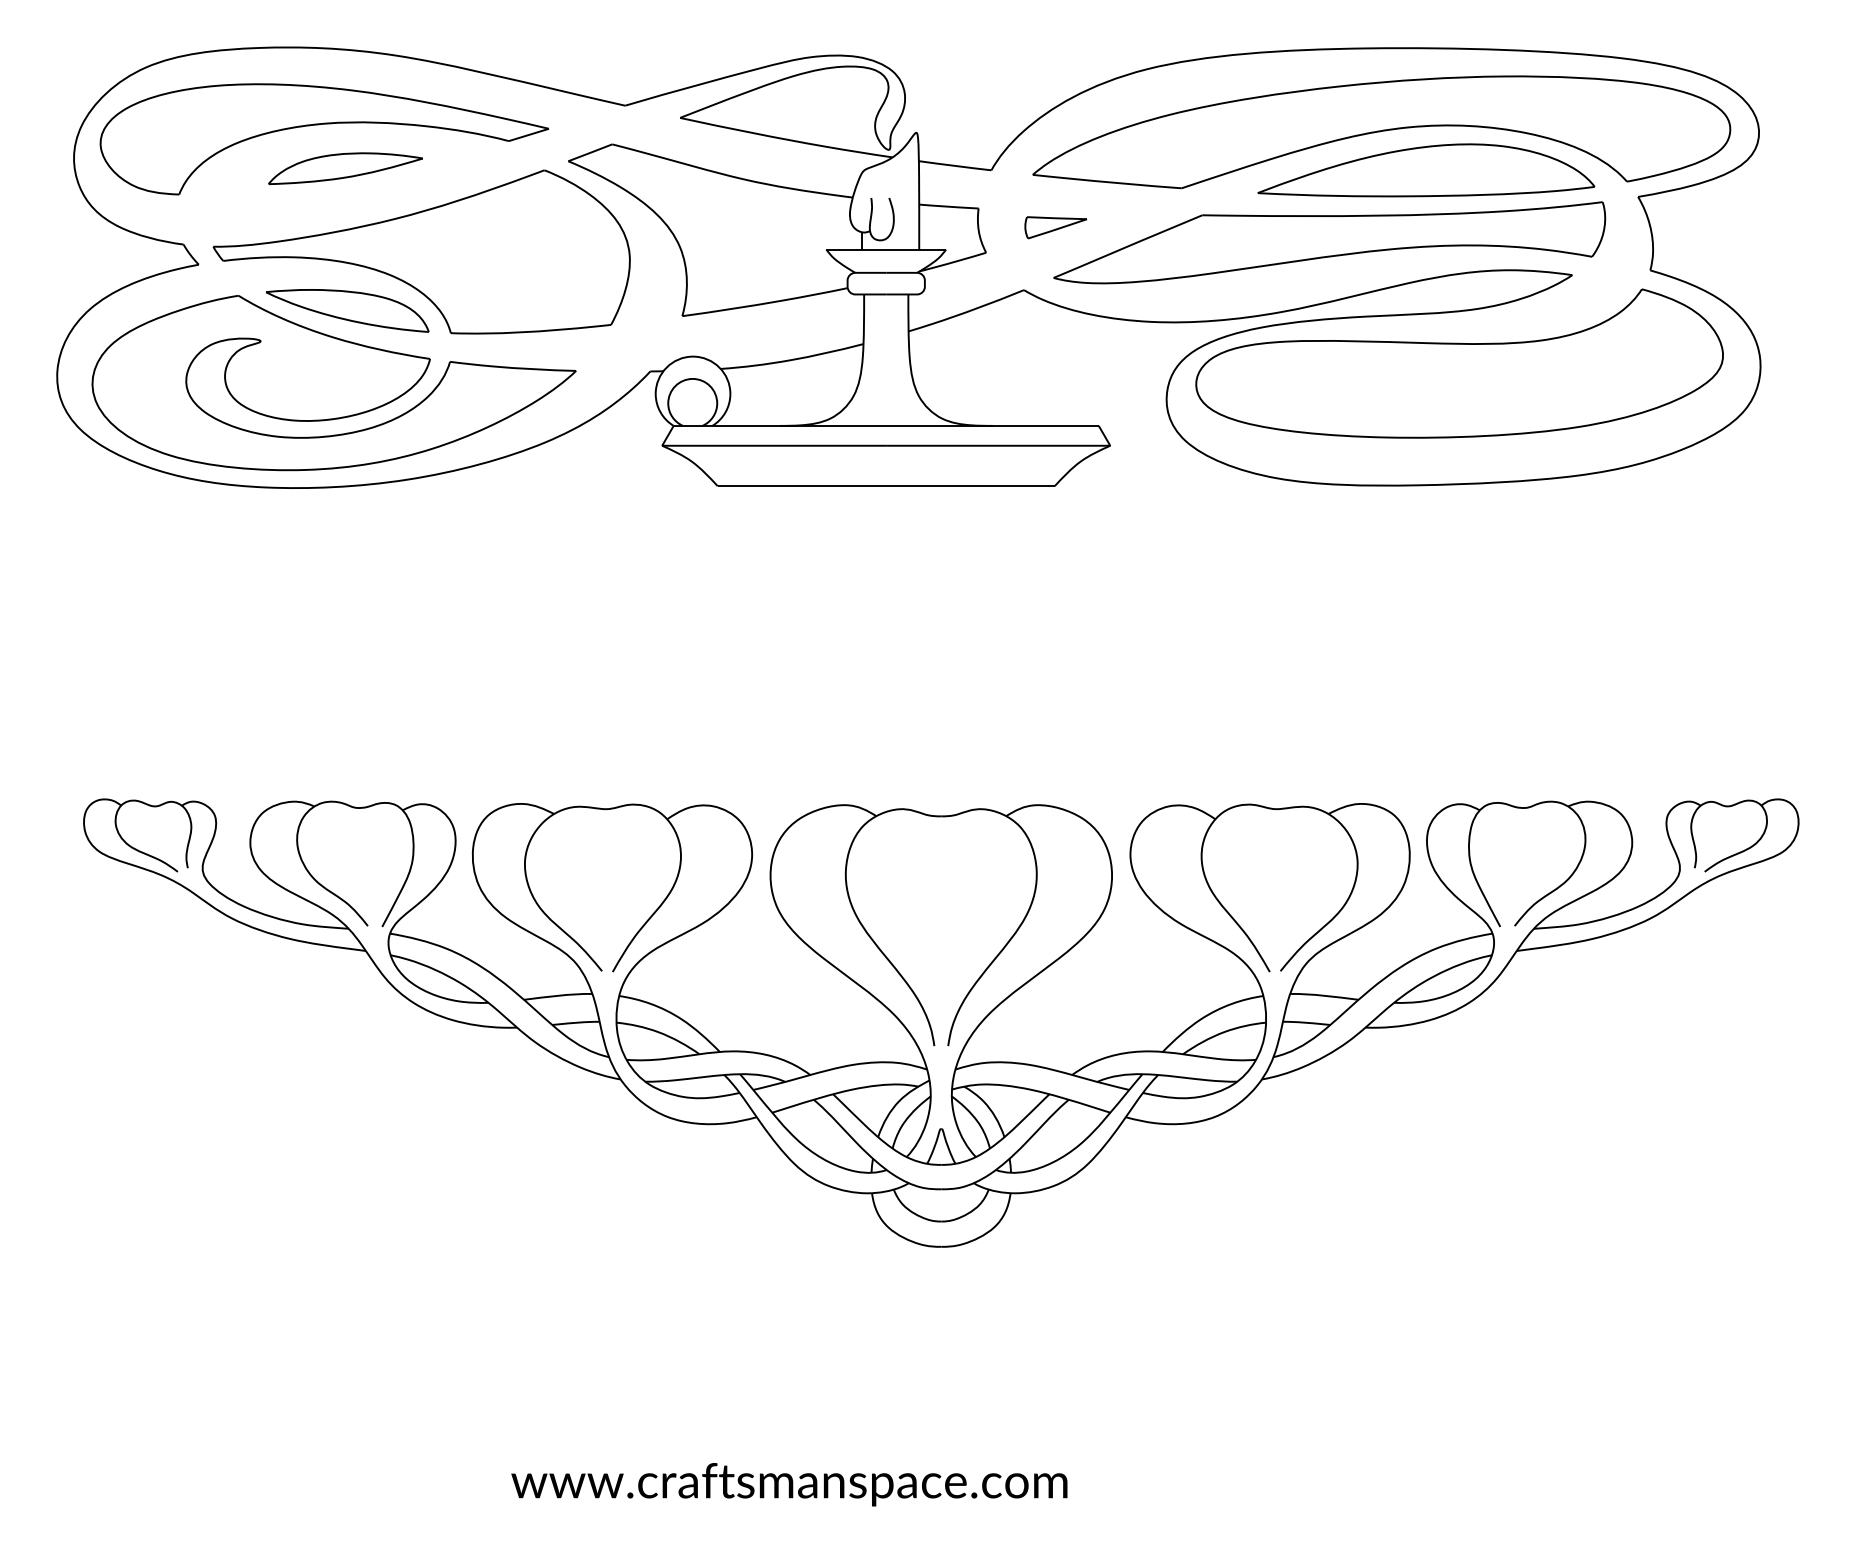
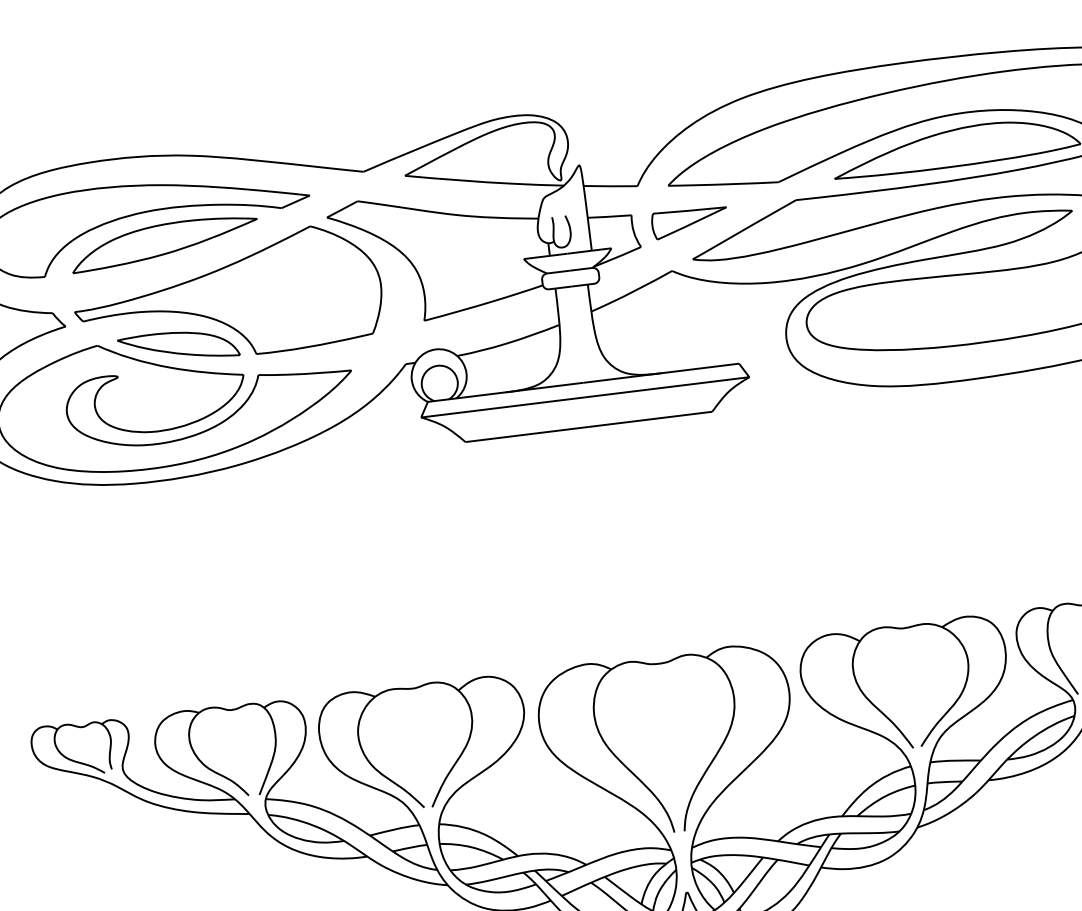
part: (345, 168) -> (164, 242), size x1.67
part: (1055, 227) -> (689, 222), size x1.67

